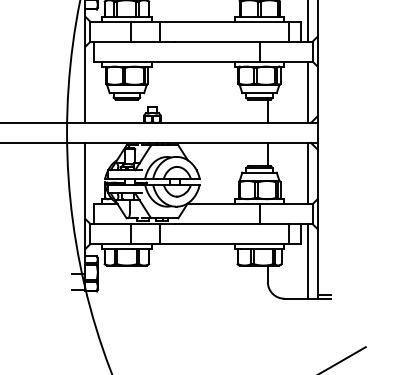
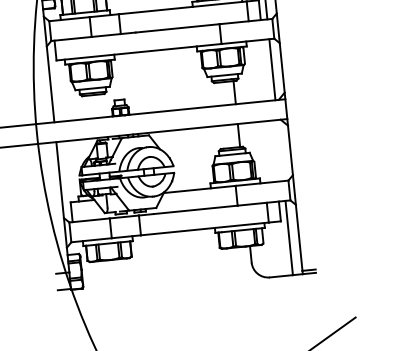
line: (307, 173) -> (280, 150), removed

